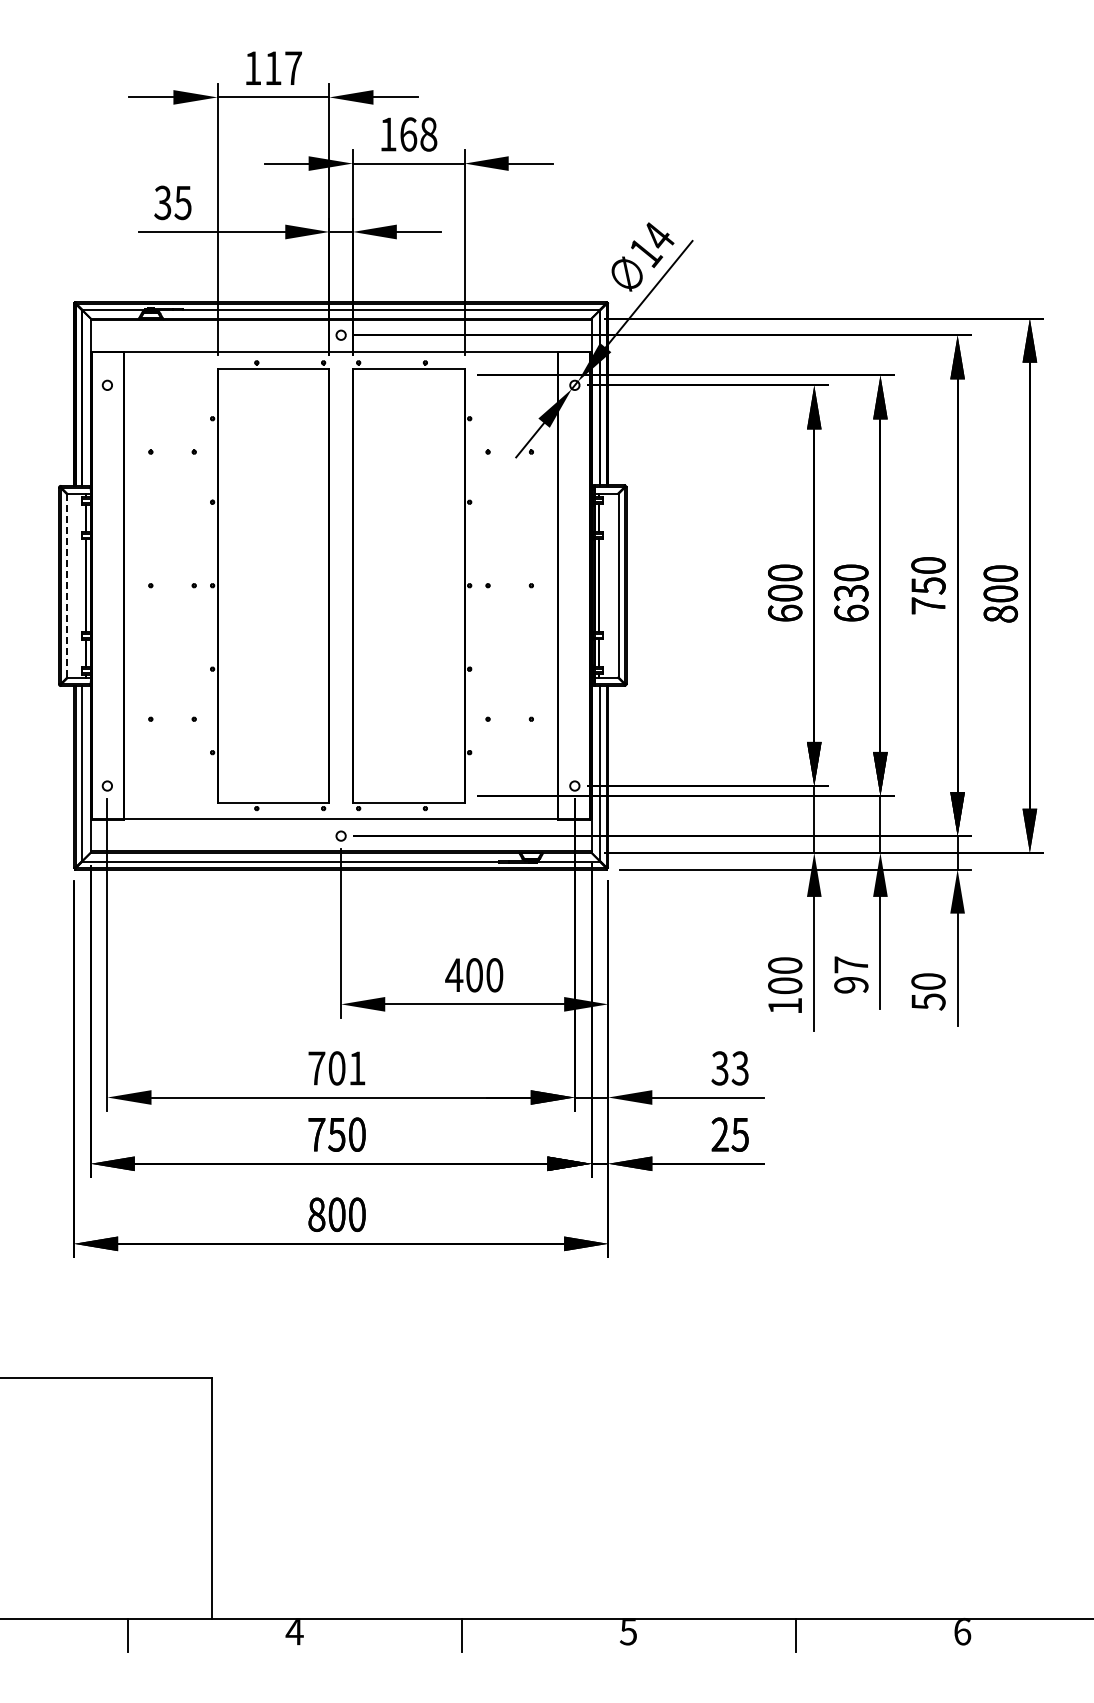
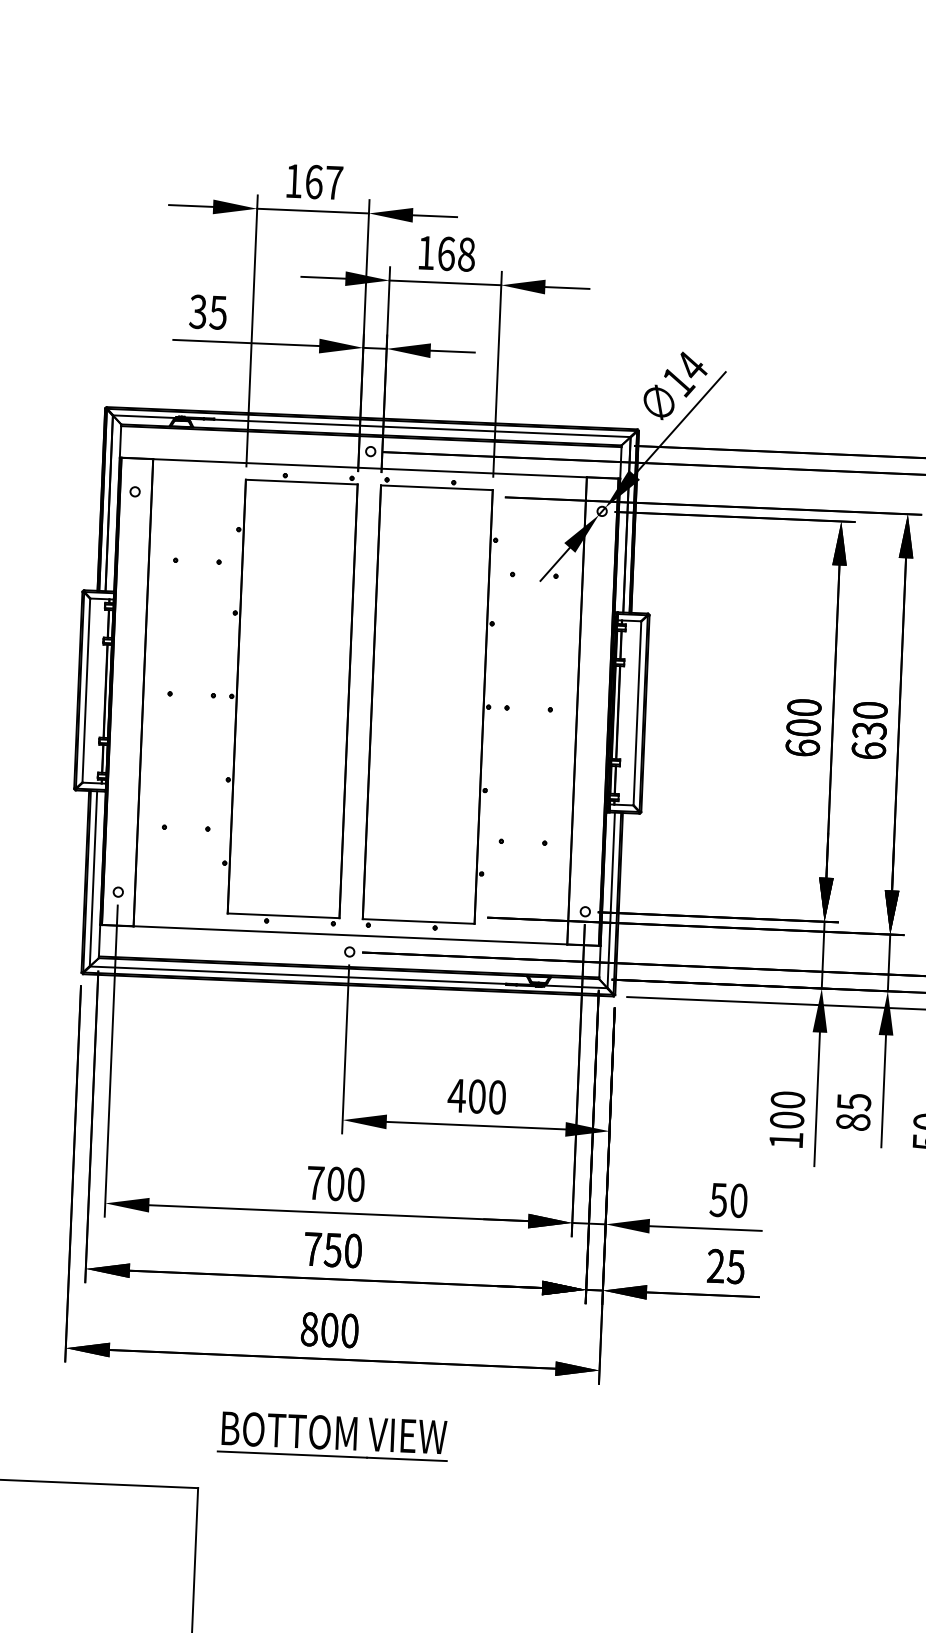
text: (273, 68) -> (314, 182), 117 -> 167
line: (67, 586) -> (86, 691), dashed -> solid
text: (851, 974) -> (853, 1111), 97 -> 85
text: (357, 1068) -> (356, 1184), 701 -> 700
text: (729, 1068) -> (728, 1200), 33 -> 50
part: (344, 1320) -> (332, 1436), added

